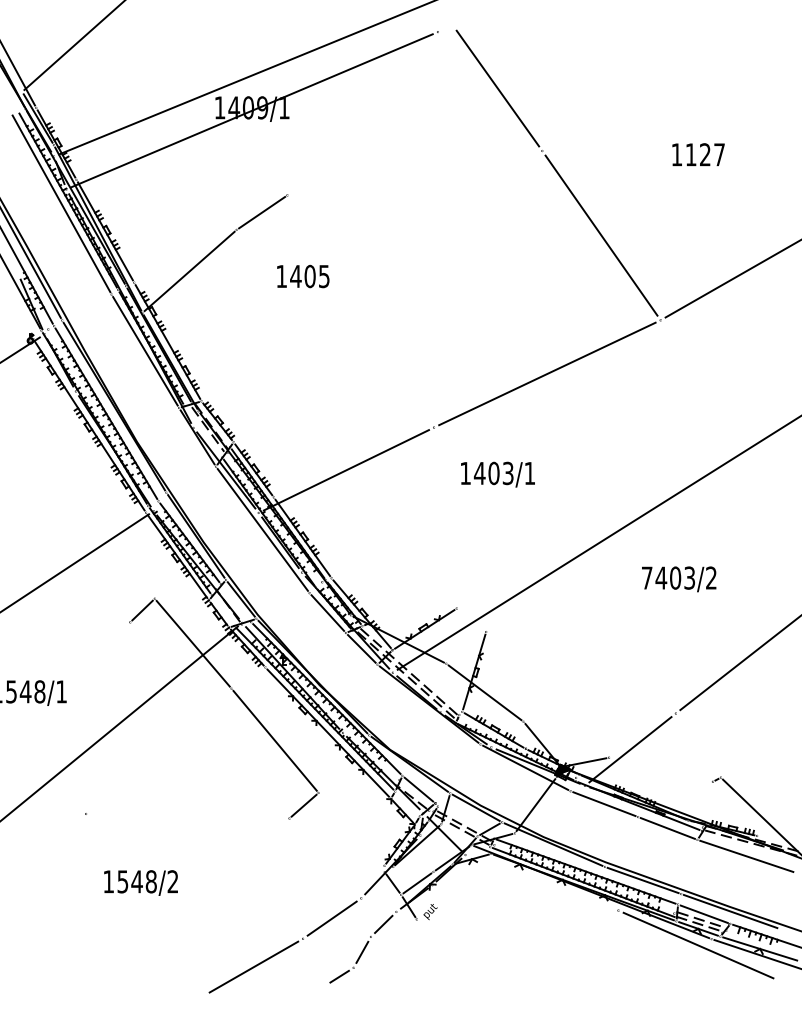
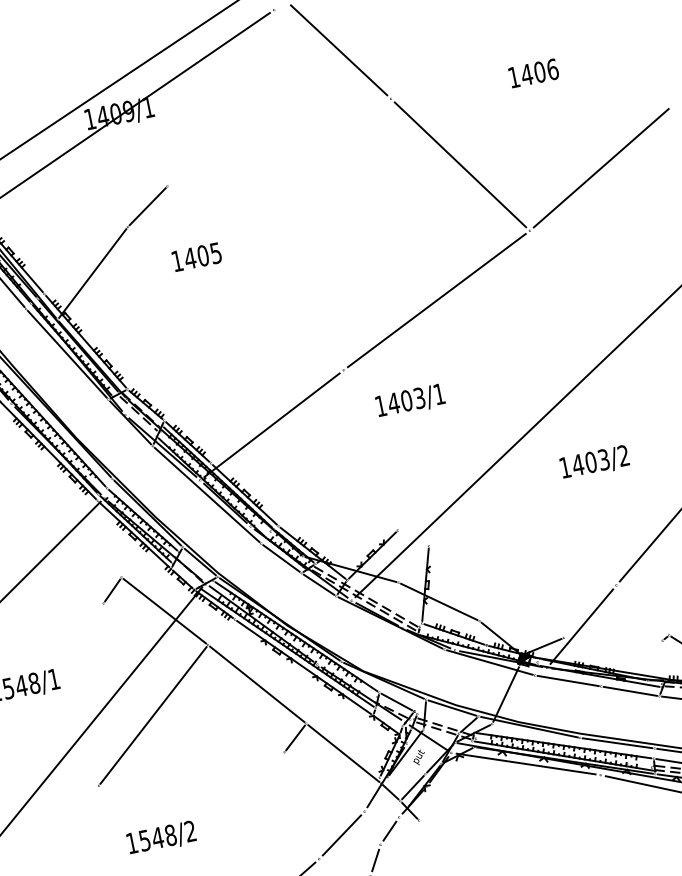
text: (705, 154) -> (539, 71), 1127 -> 1406
text: (647, 577) -> (565, 467), 7403/2 -> 1403/2
line: (158, 751) -> (153, 715), added
line: (351, 832) -> (343, 753), added
line: (541, 882) -> (525, 763), added
text: (430, 912) -> (419, 758), moved

